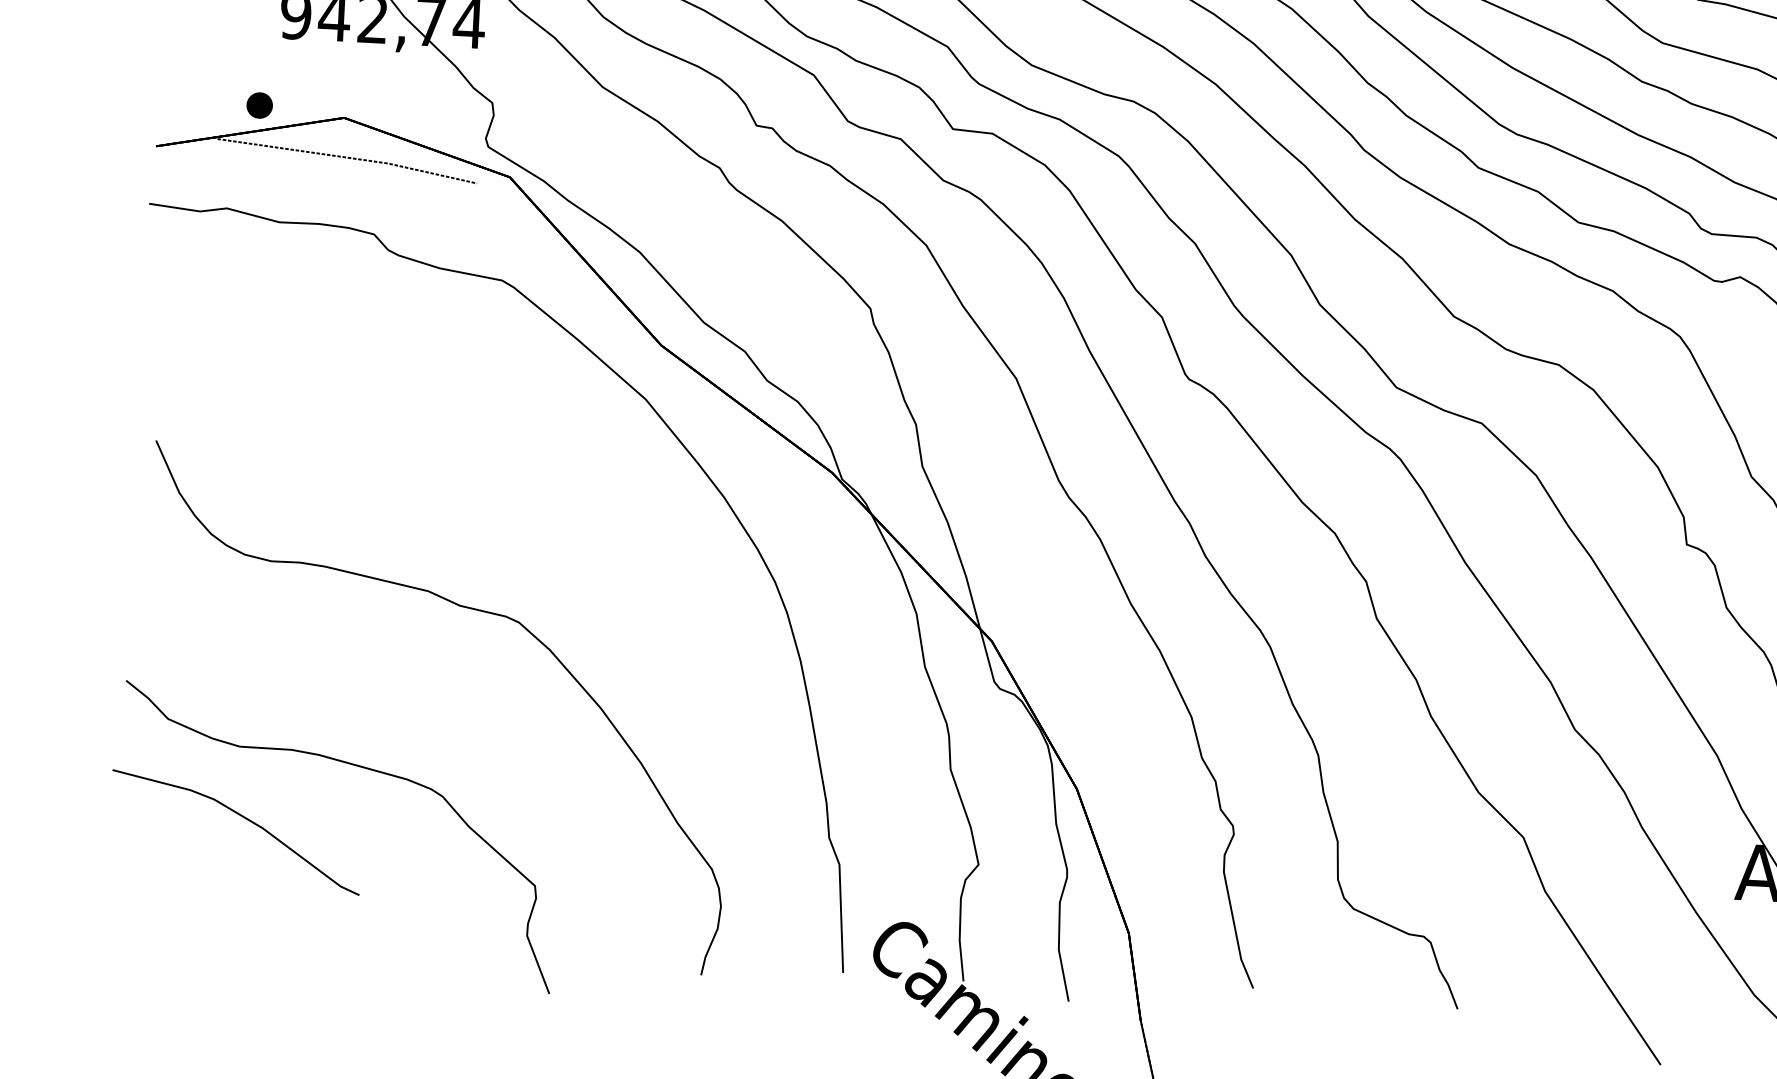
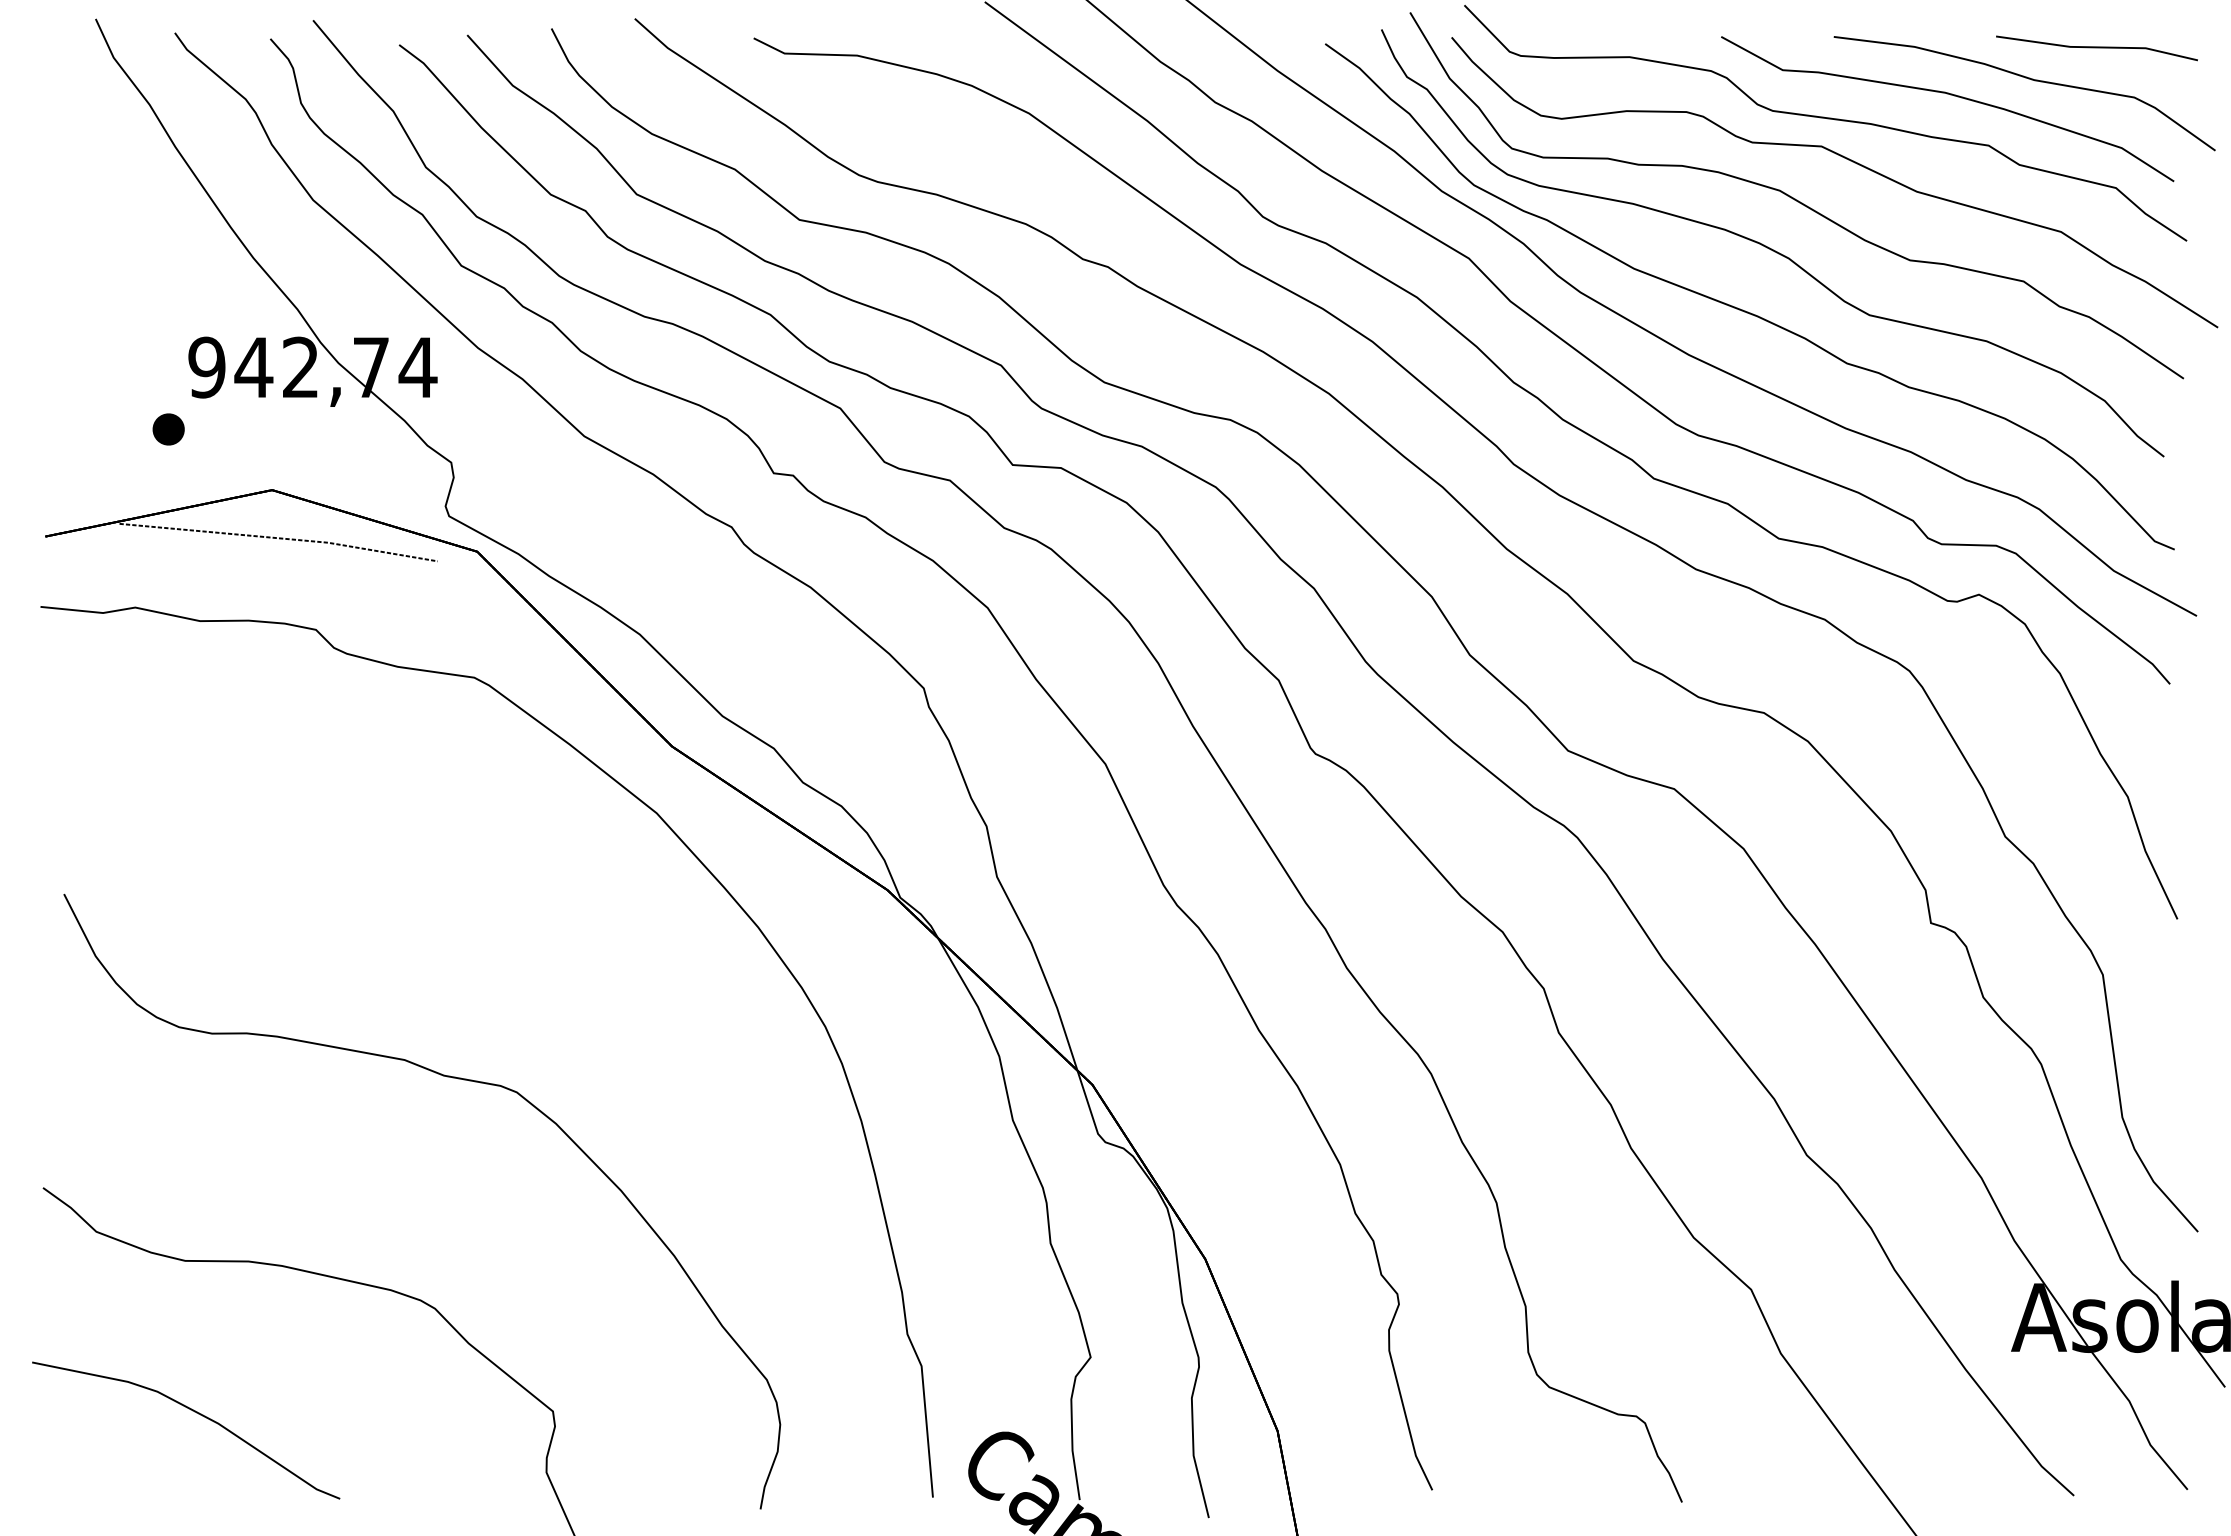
part: (259, 105) -> (168, 429), moved
part: (243, 818) -> (194, 1412), moved

